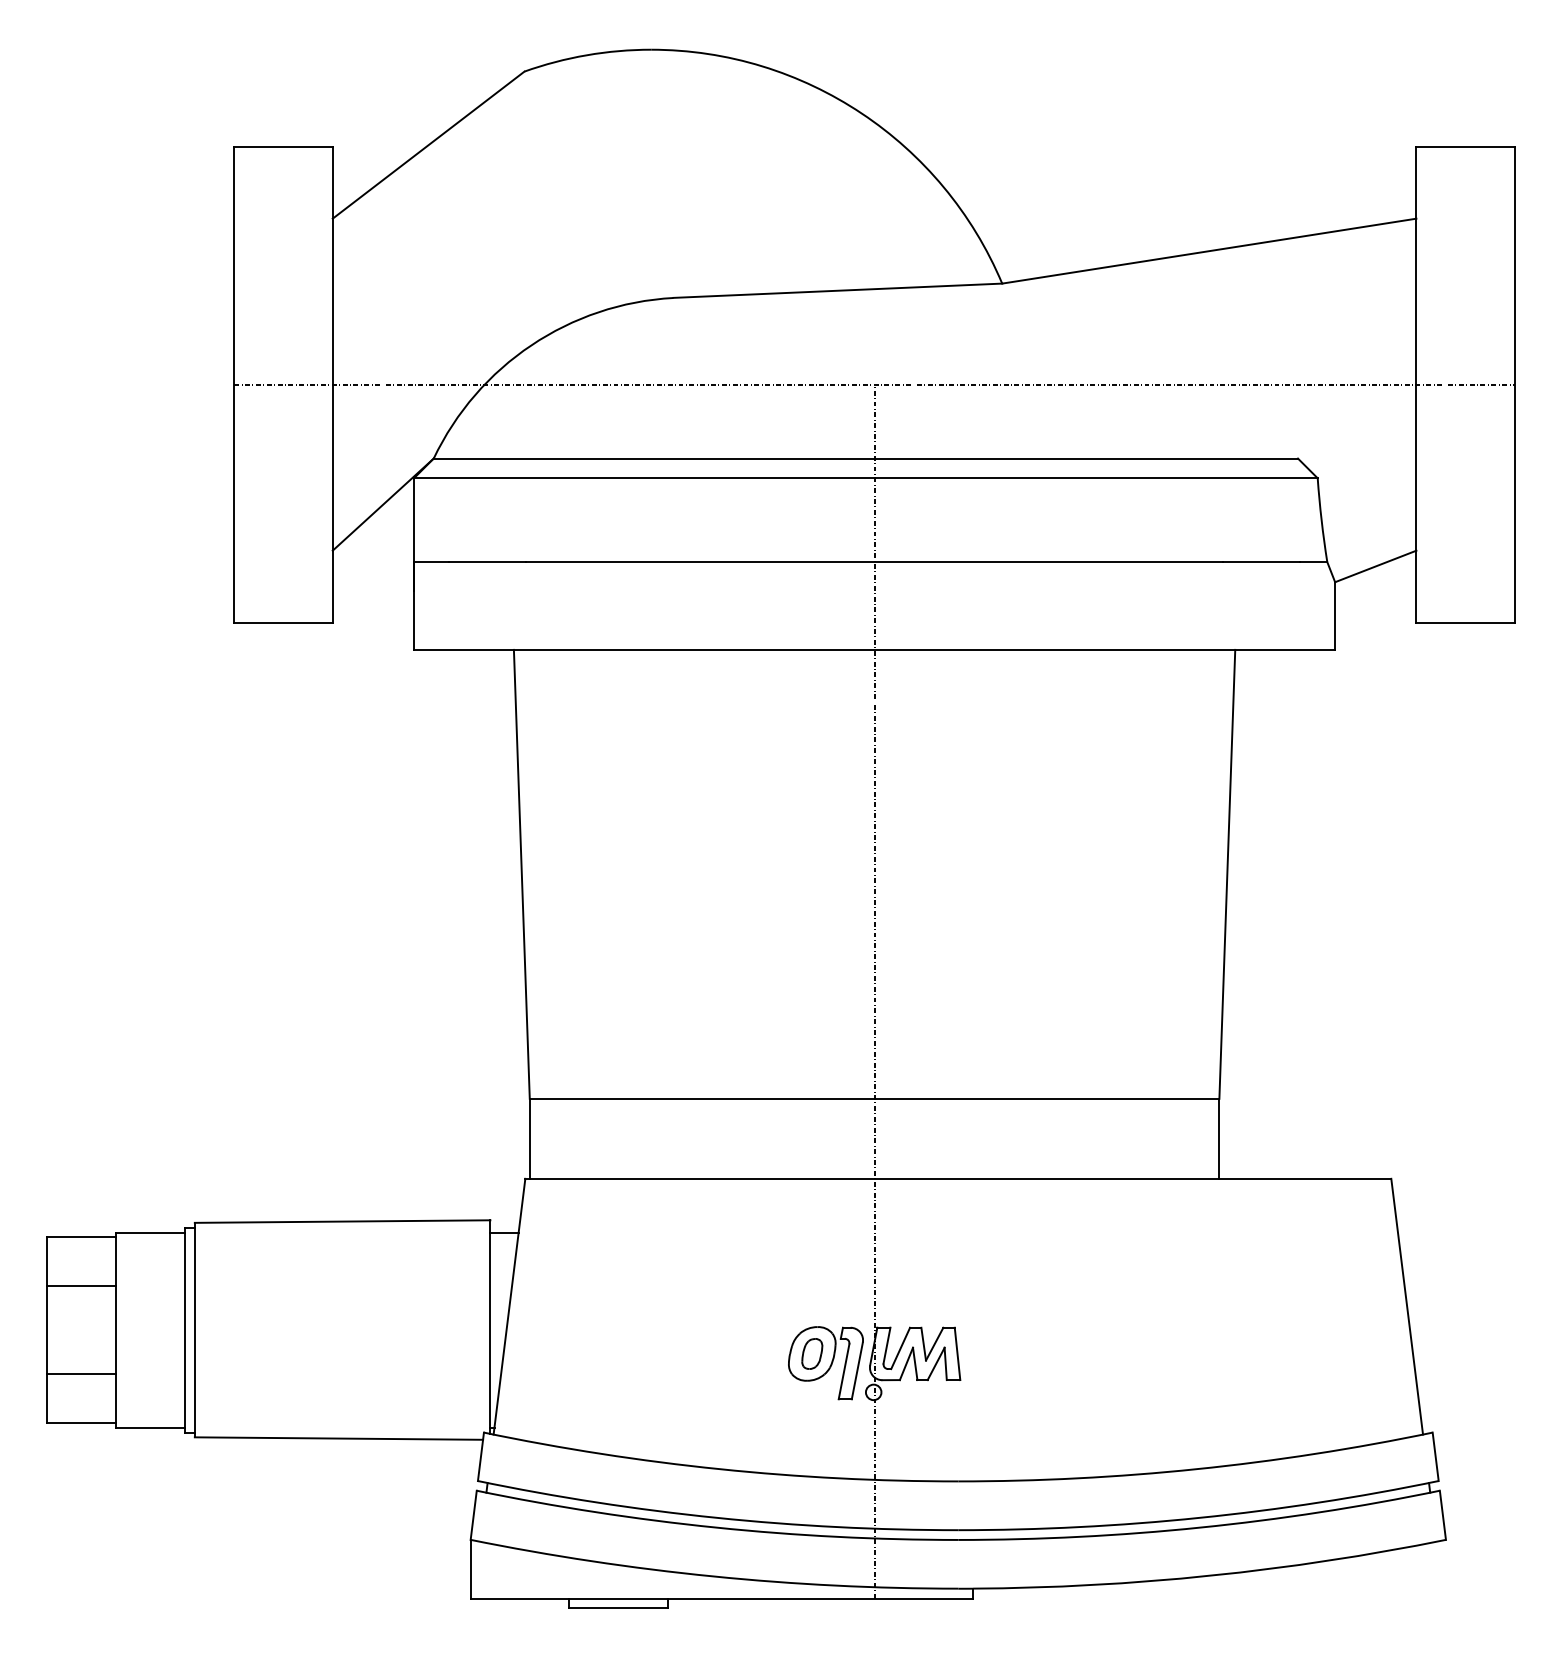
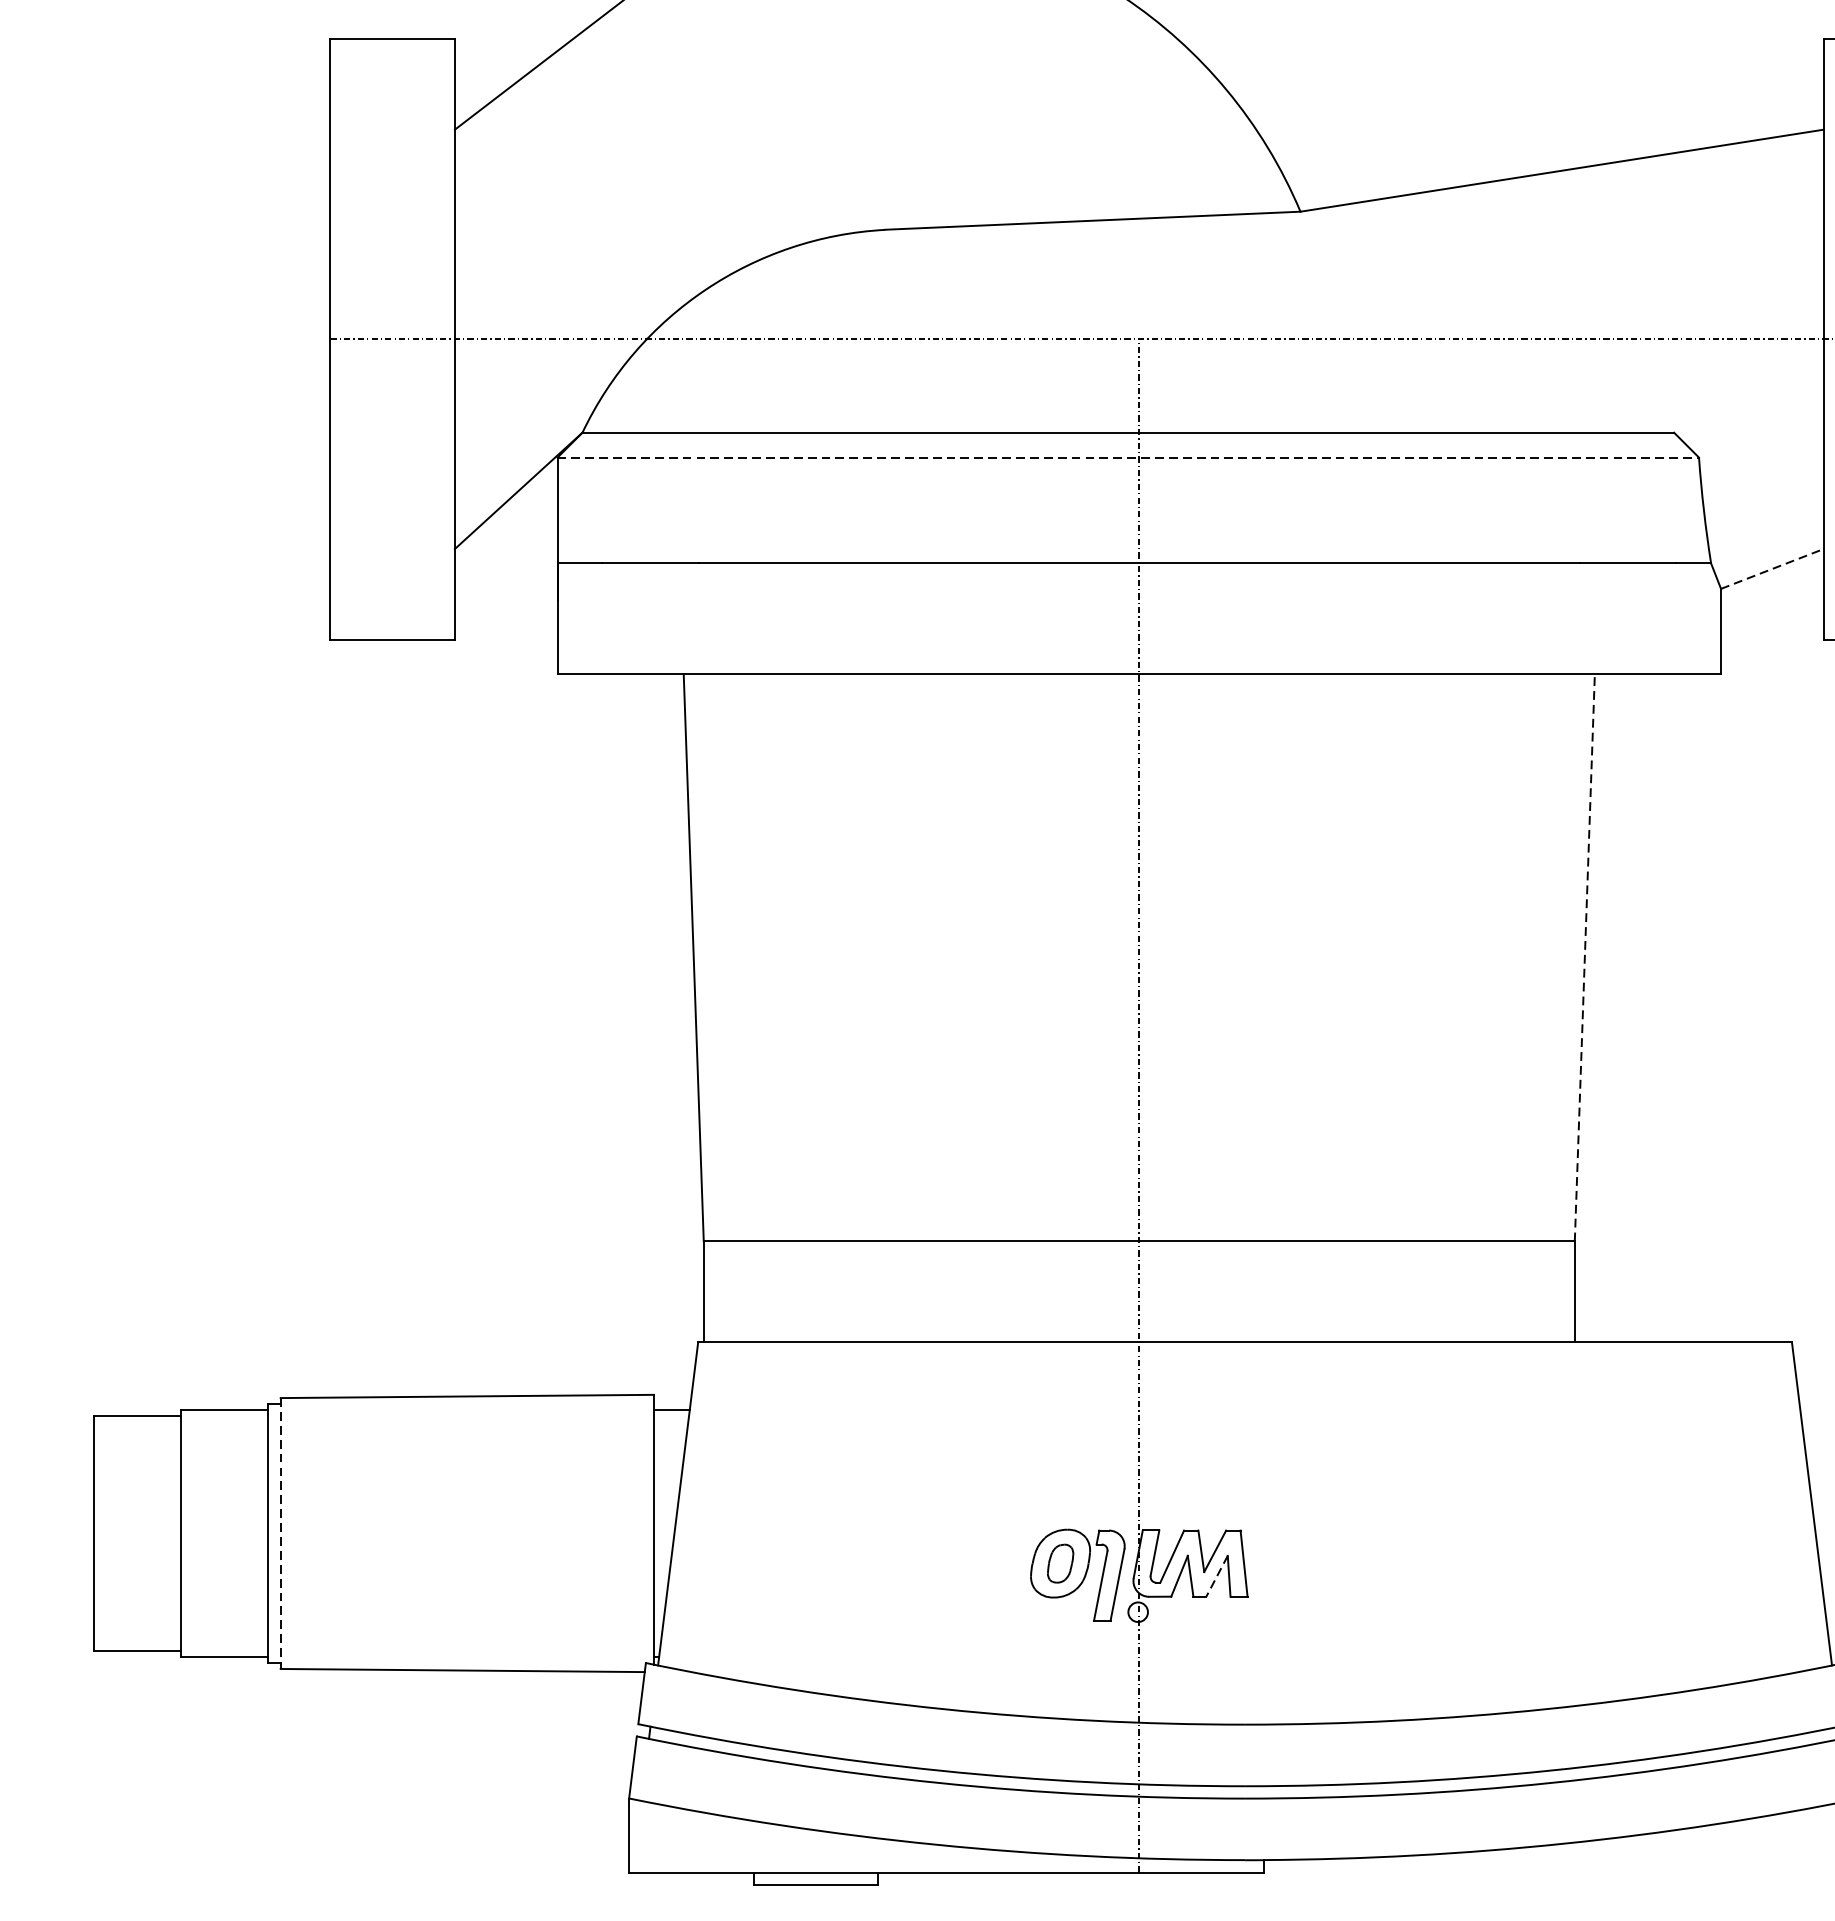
line: (865, 478) -> (1127, 457), solid -> dashed
line: (1375, 566) -> (1771, 569), solid -> dashed
line: (1227, 874) -> (1585, 958), solid -> dashed
line: (81, 1286) -> (137, 1478), removed
line: (194, 1330) -> (280, 1534), solid -> dashed
line: (935, 1364) -> (1216, 1576), solid -> dashed
line: (81, 1374) -> (137, 1589), removed

